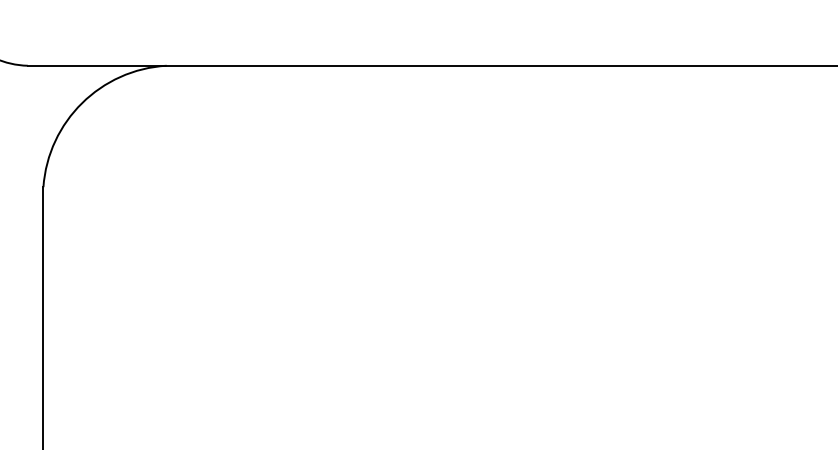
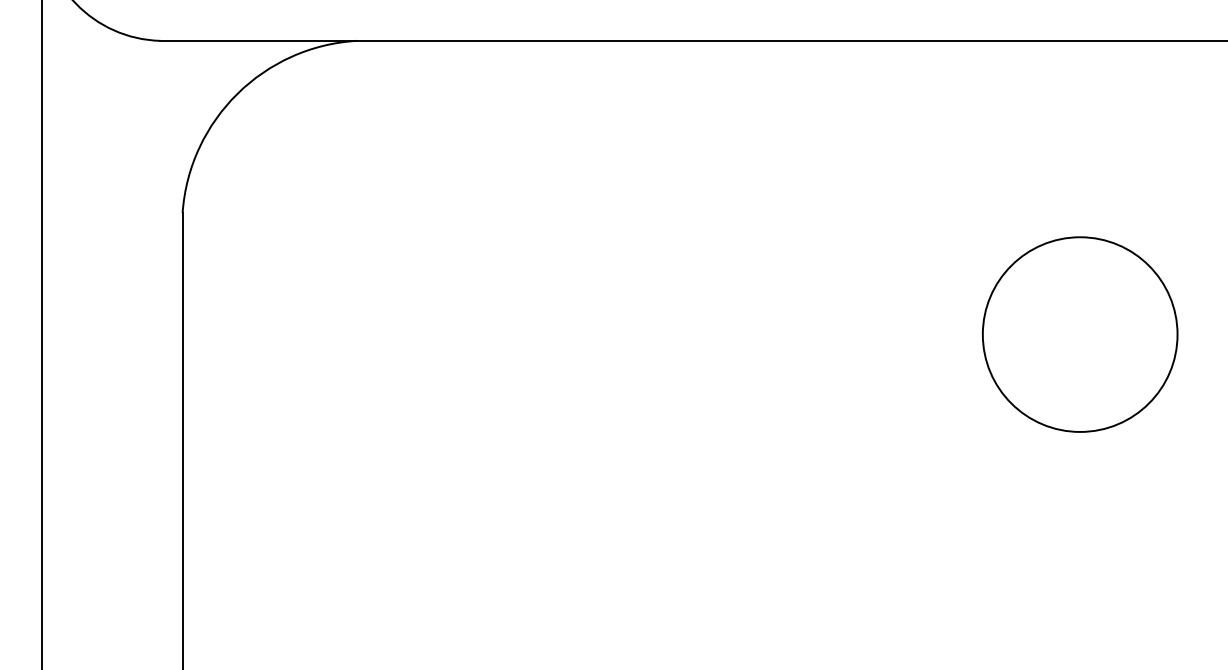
circle: (676, 272) -> (1080, 334), added

